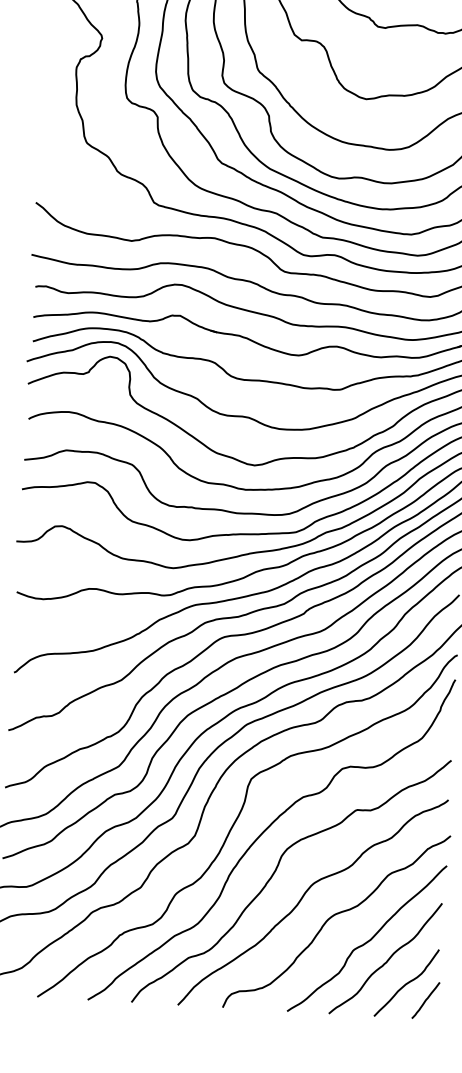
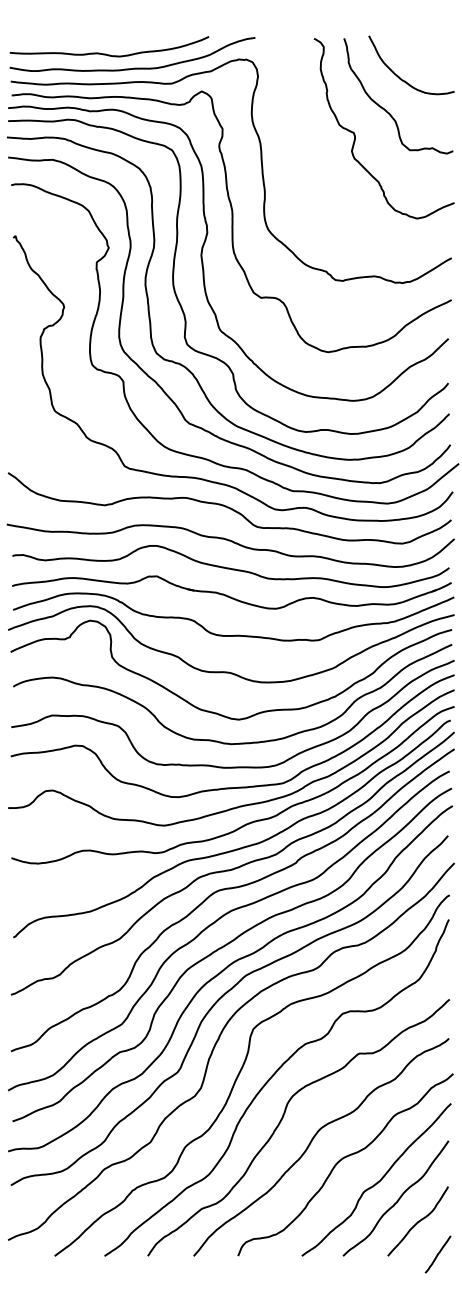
line: (425, 1000) -> (437, 1254), moved

